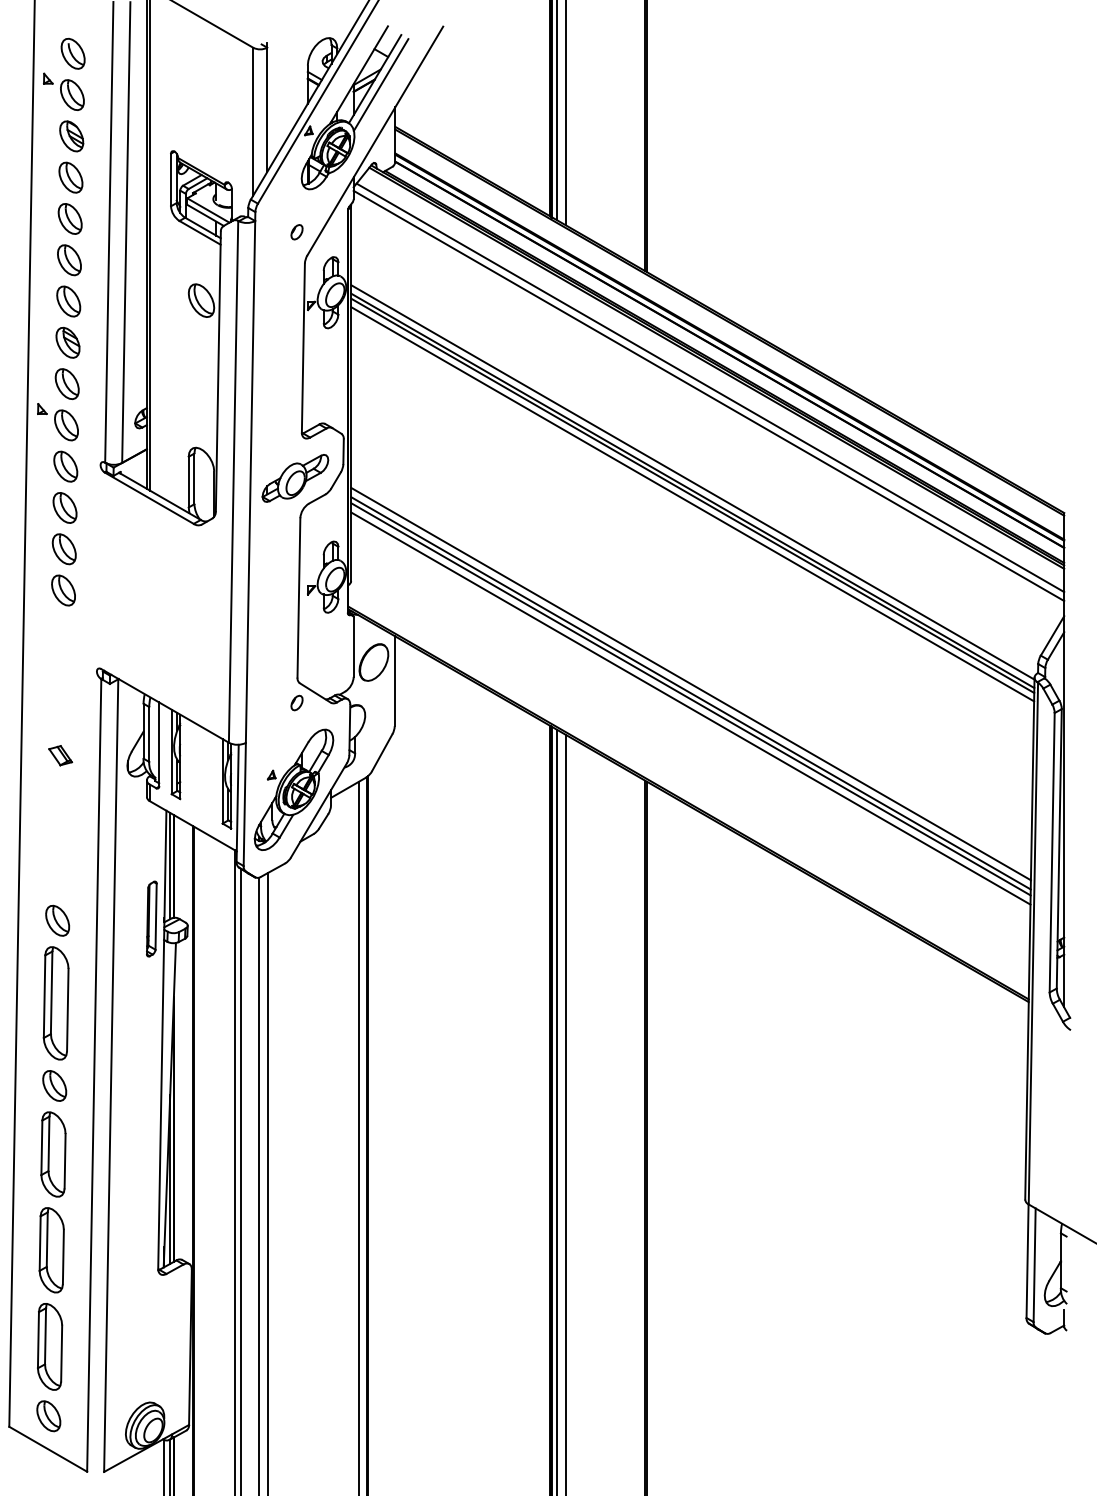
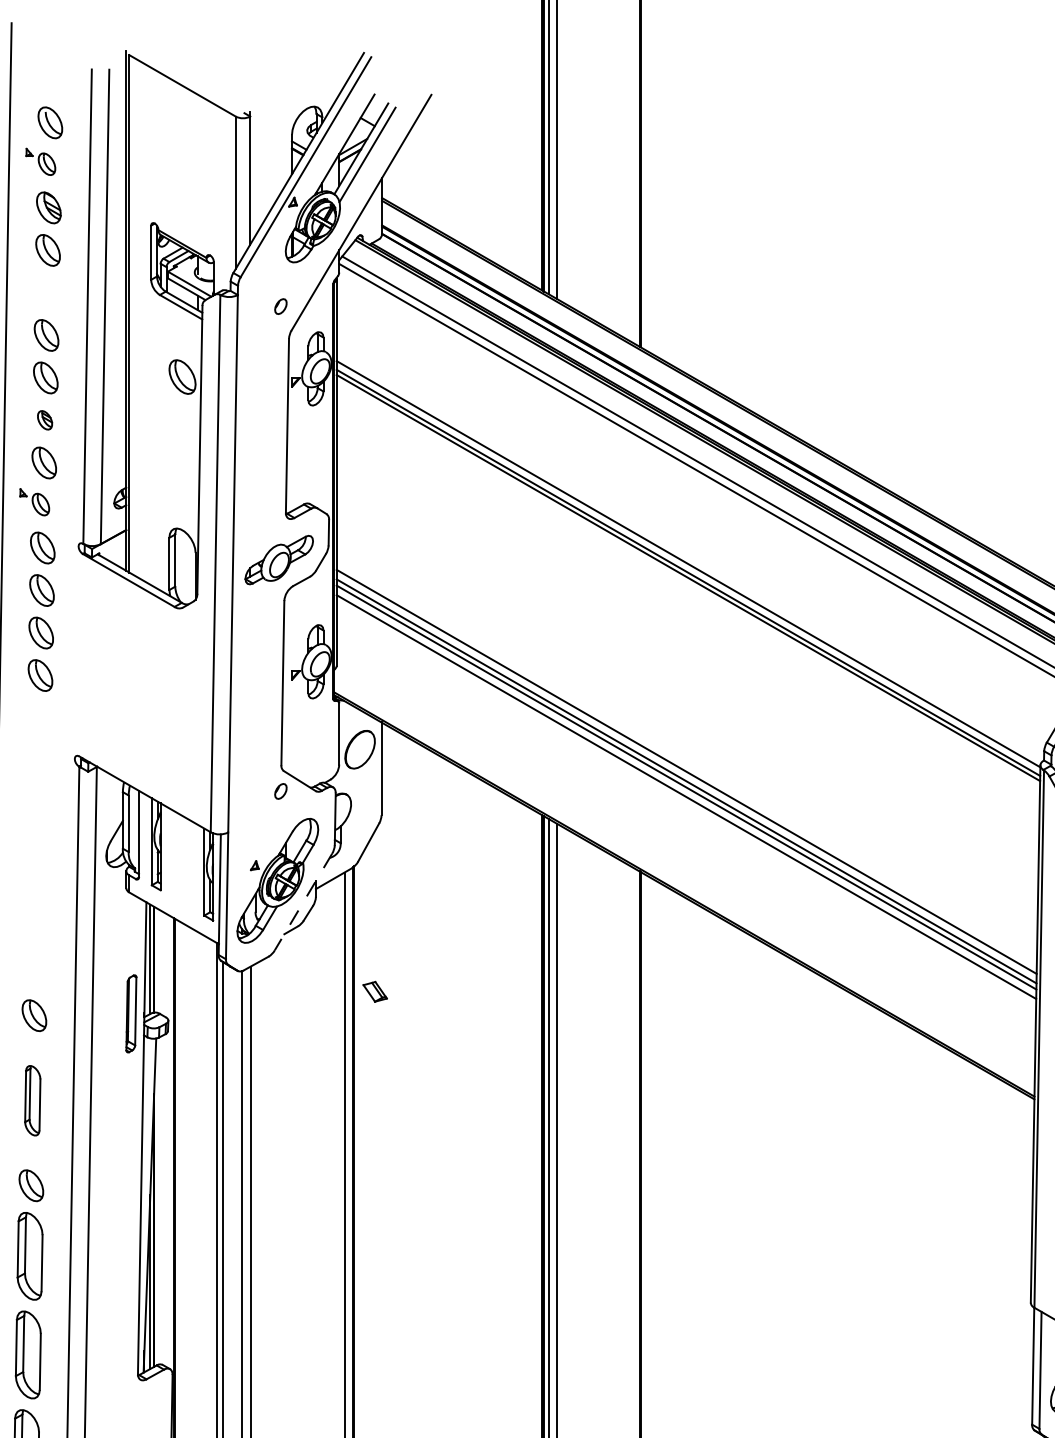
part: (63, 91) -> (40, 161), size x0.7
part: (69, 218) -> (46, 292), removed
part: (67, 342) -> (44, 420), size x0.6
part: (57, 422) -> (34, 502), size x0.7
line: (692, 504) -> (688, 586), removed
part: (60, 755) -> (375, 991), moved
line: (318, 810) -> (303, 902), solid -> dashed
part: (55, 1003) -> (32, 1100), size x0.6

